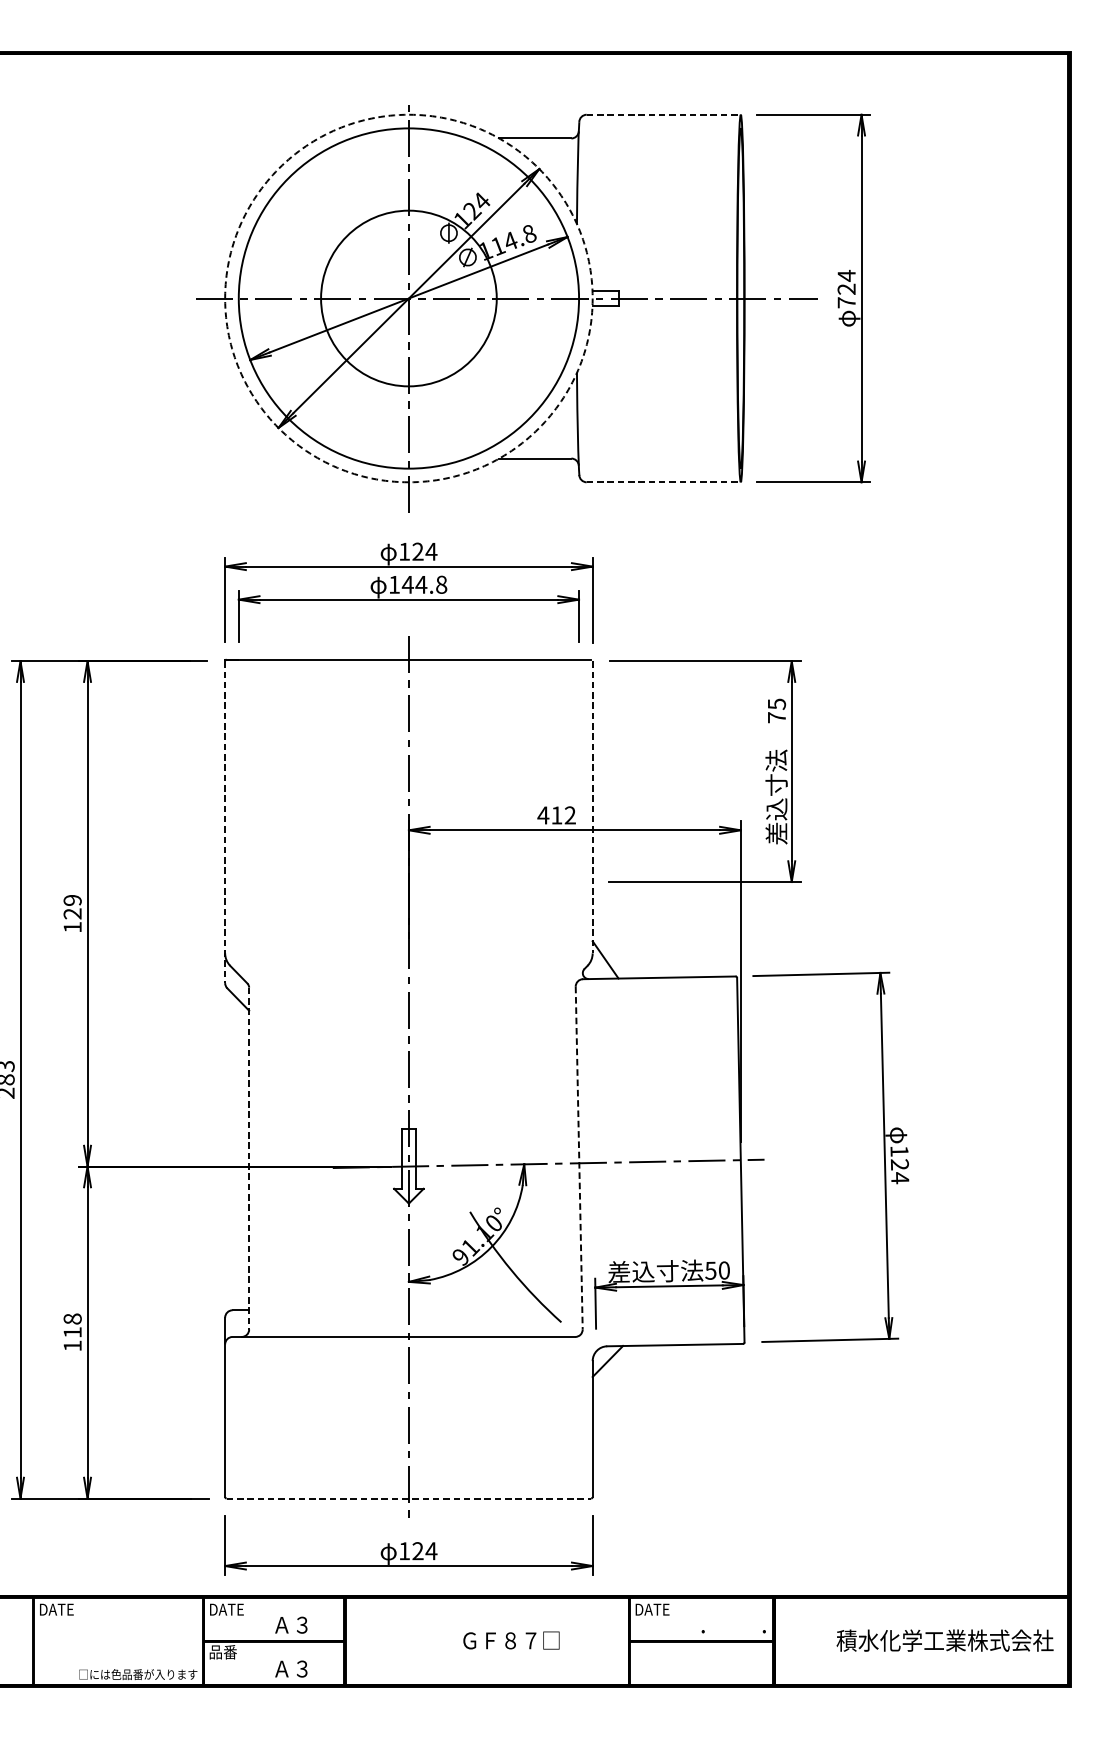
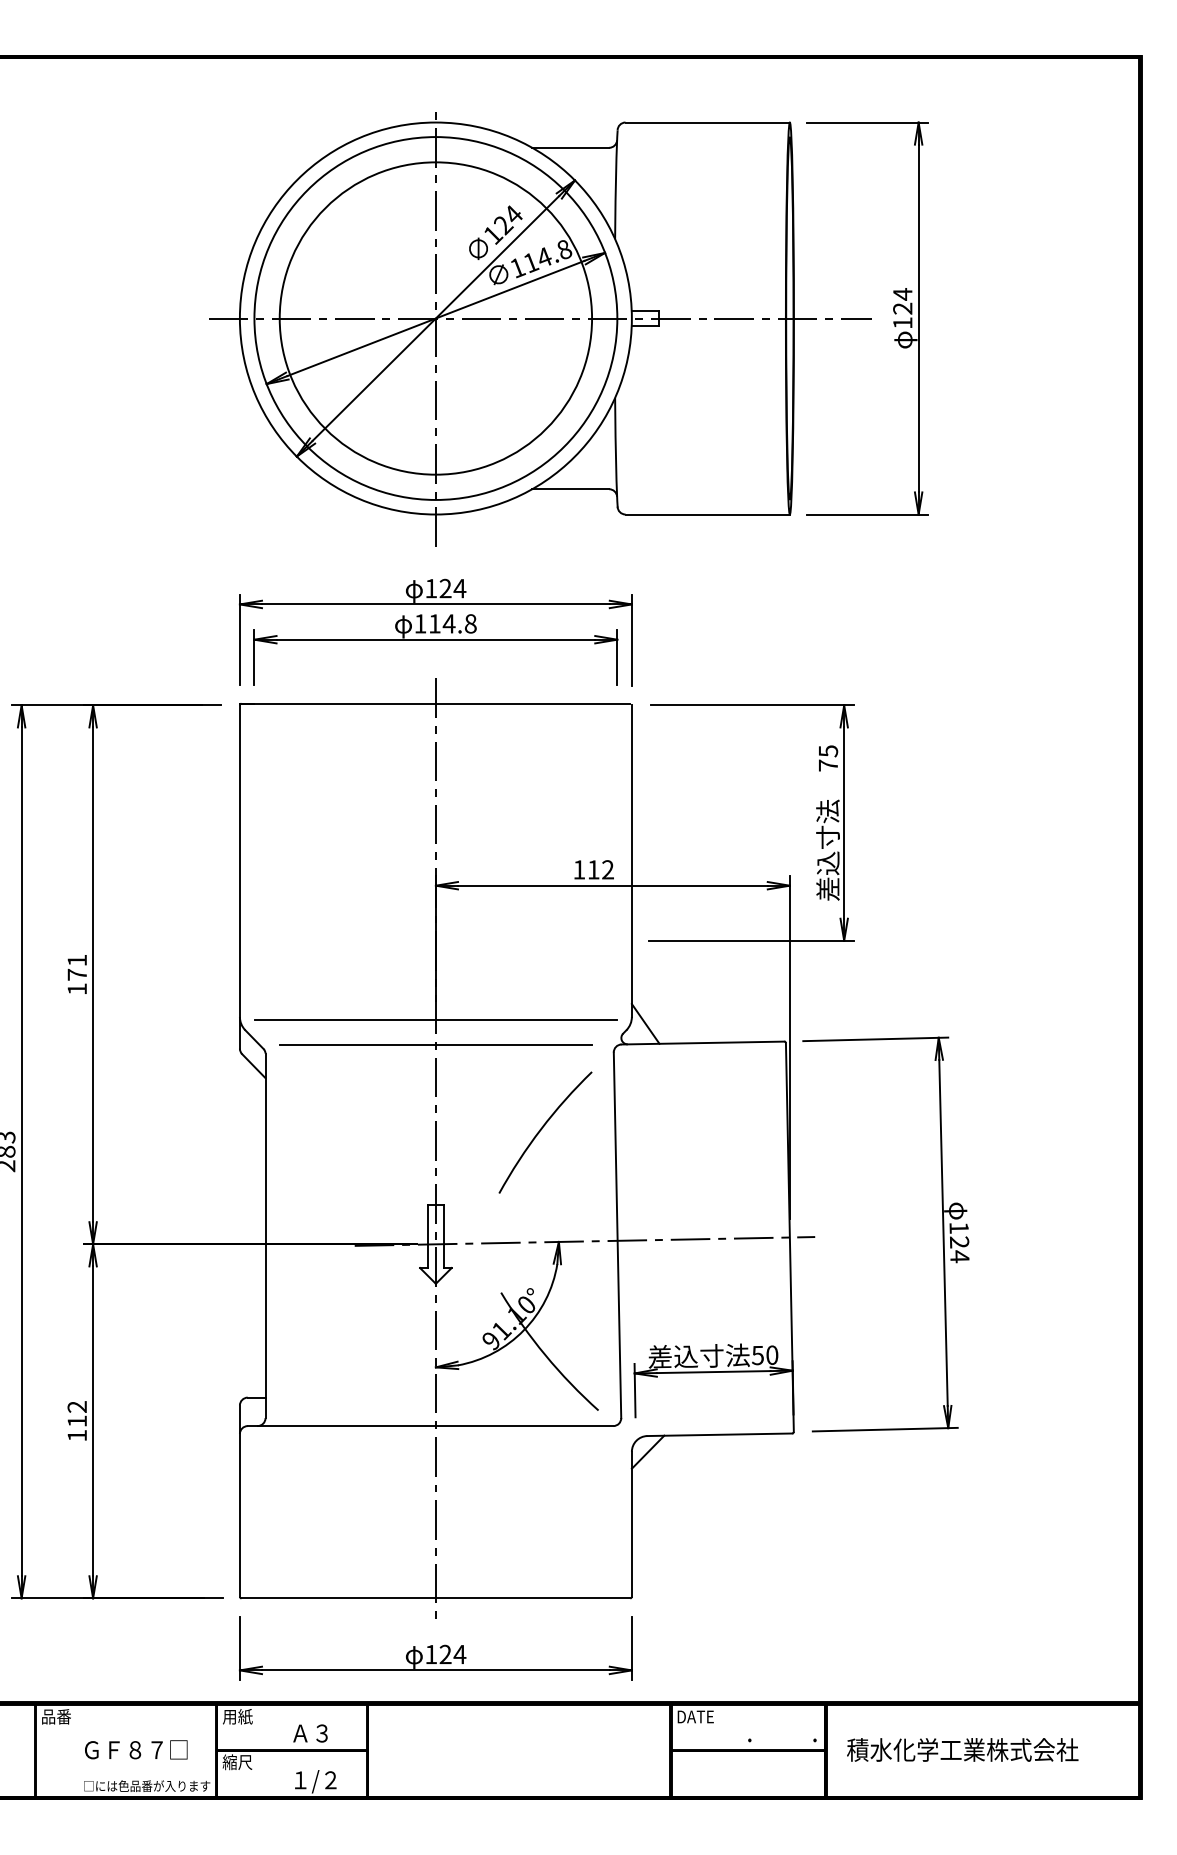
line: (664, 114) -> (708, 122), dashed -> solid
circle: (408, 298) -> (435, 318), dashed -> solid
circle: (408, 298) -> (435, 318), size x1.67
text: (846, 302) -> (902, 322), 724 -> 124
line: (664, 482) -> (708, 514), dashed -> solid
text: (407, 584) -> (434, 623), 144.8 -> 114.8
line: (592, 807) -> (631, 861), dashed -> solid
text: (542, 815) -> (578, 869), 412 -> 112
line: (224, 821) -> (239, 876), dashed -> solid
text: (72, 907) -> (77, 967), 129 -> 171
line: (408, 955) -> (435, 1019), added
line: (408, 980) -> (435, 1045), added
arc: (508, 1058) -> (542, 1129), added
line: (579, 1158) -> (617, 1235), dashed -> solid
line: (249, 1159) -> (265, 1236), dashed -> solid
text: (72, 1318) -> (77, 1406), 118 -> 112
line: (409, 1498) -> (436, 1598), dashed -> solid
text: (56, 1609) -> (60, 1716), DATE -> 品番
text: (225, 1609) -> (240, 1716), DATE -> 用紙
text: (511, 1640) -> (136, 1749), moved
text: (944, 1640) -> (962, 1749), moved
text: (222, 1652) -> (237, 1762), 品番 -> 縮尺
text: (295, 1670) -> (314, 1781), Ａ３ -> １/２

